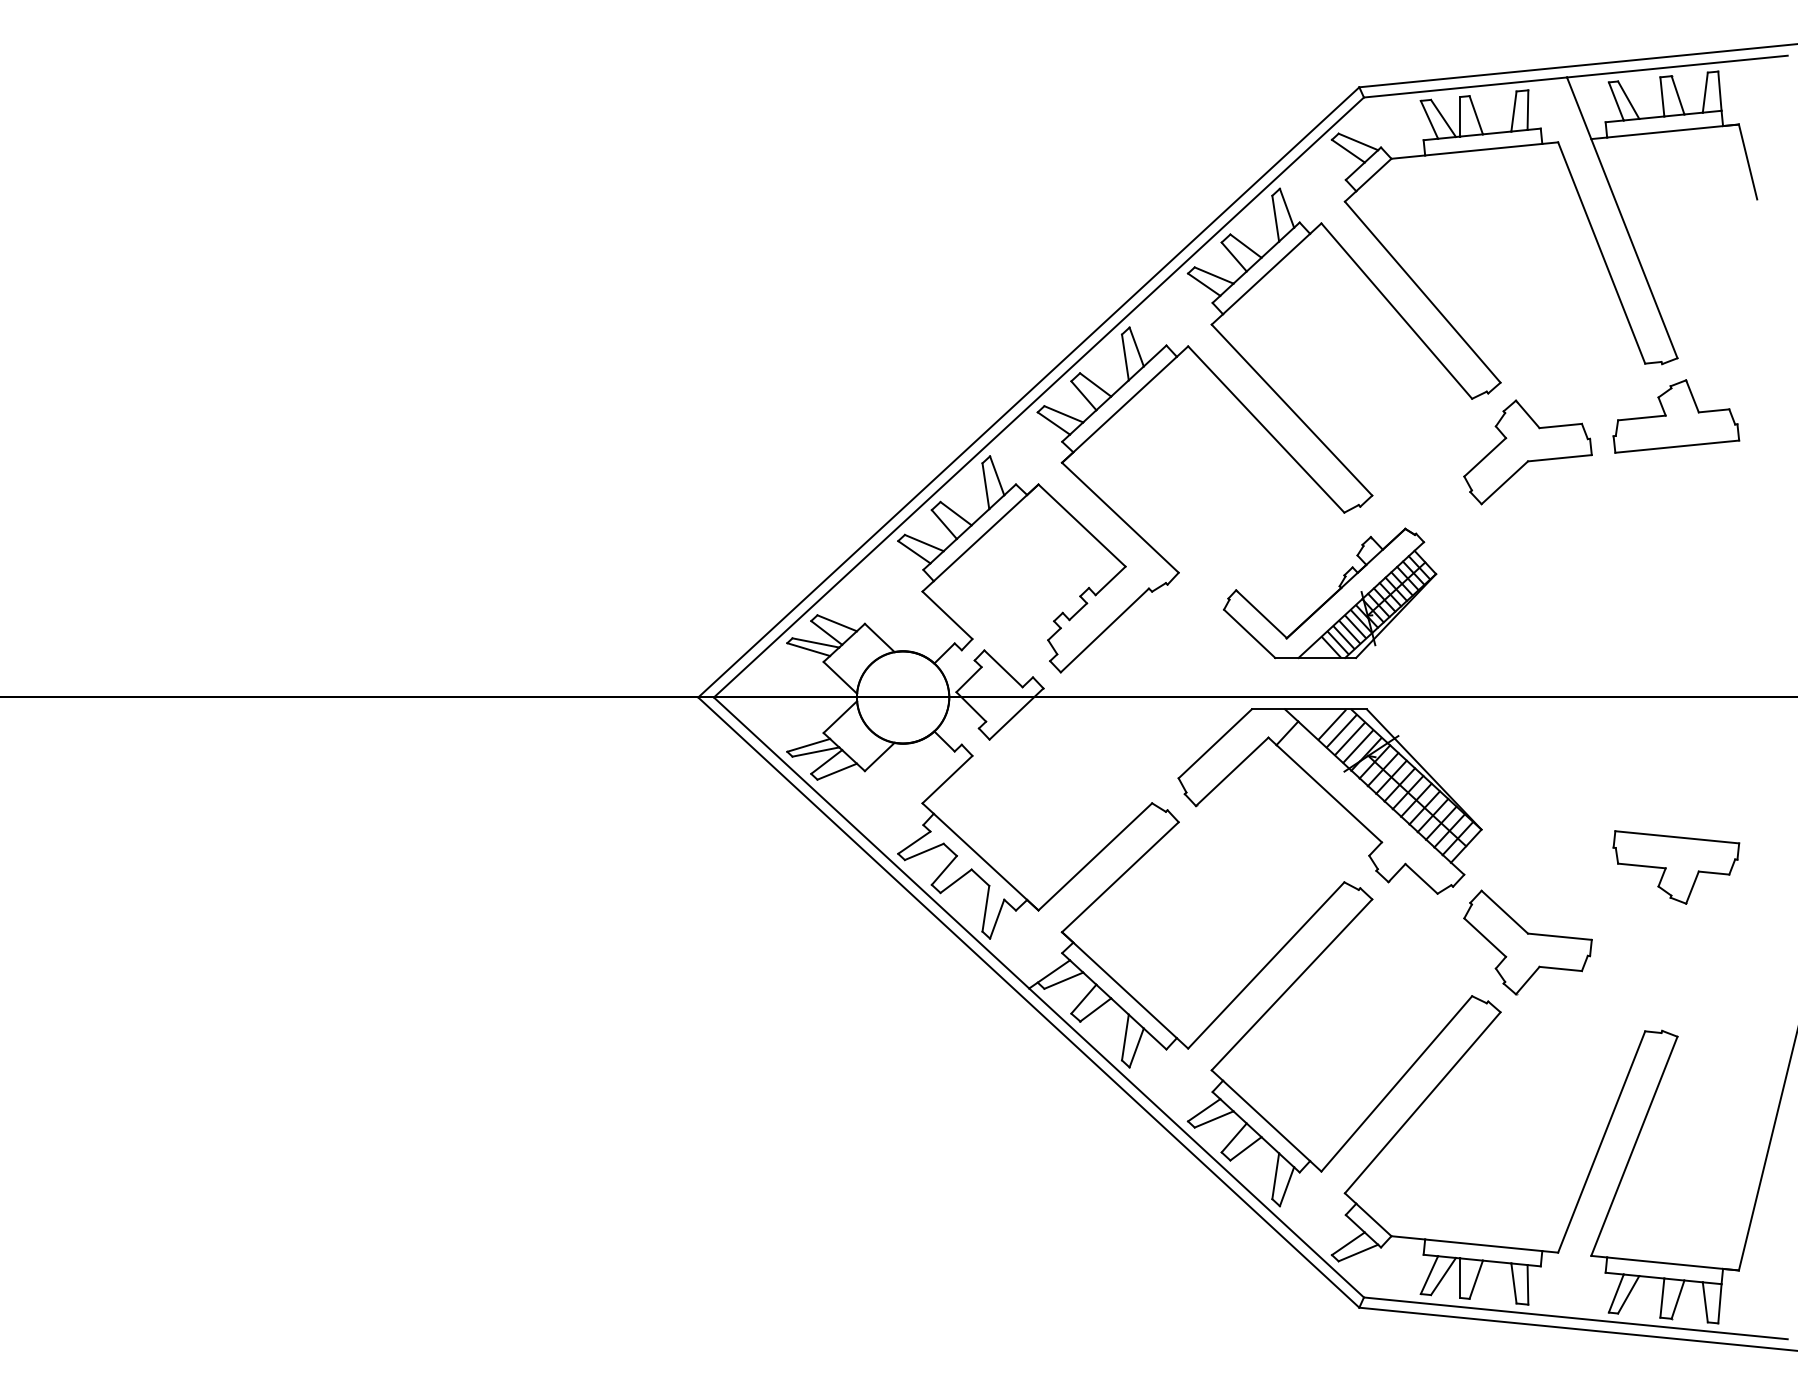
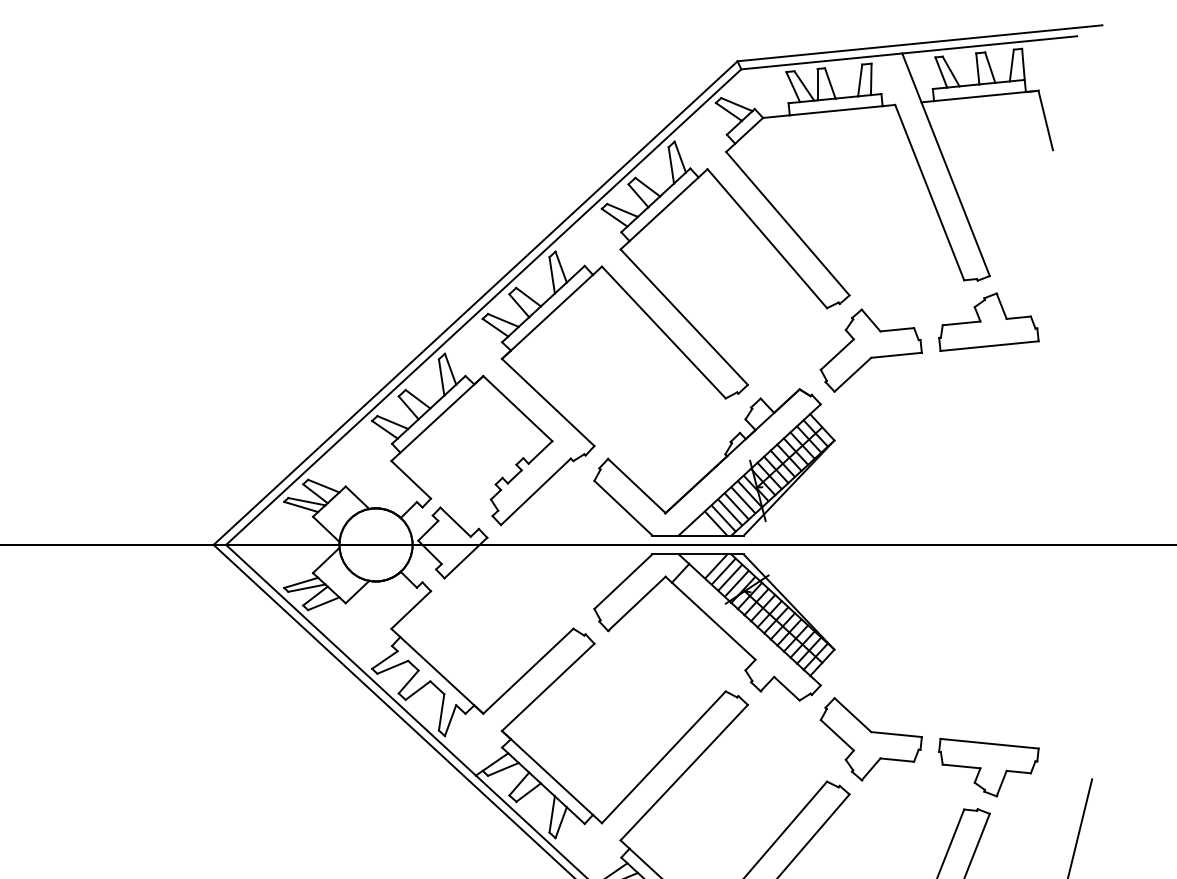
part: (1329, 593) -> (713, 462), size x1.43
part: (1676, 867) -> (989, 767), moved

